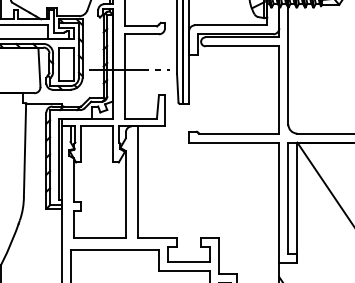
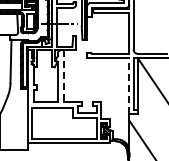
line: (137, 182) -> (63, 76), solid -> dashed
line: (279, 201) -> (129, 85), solid -> dashed

